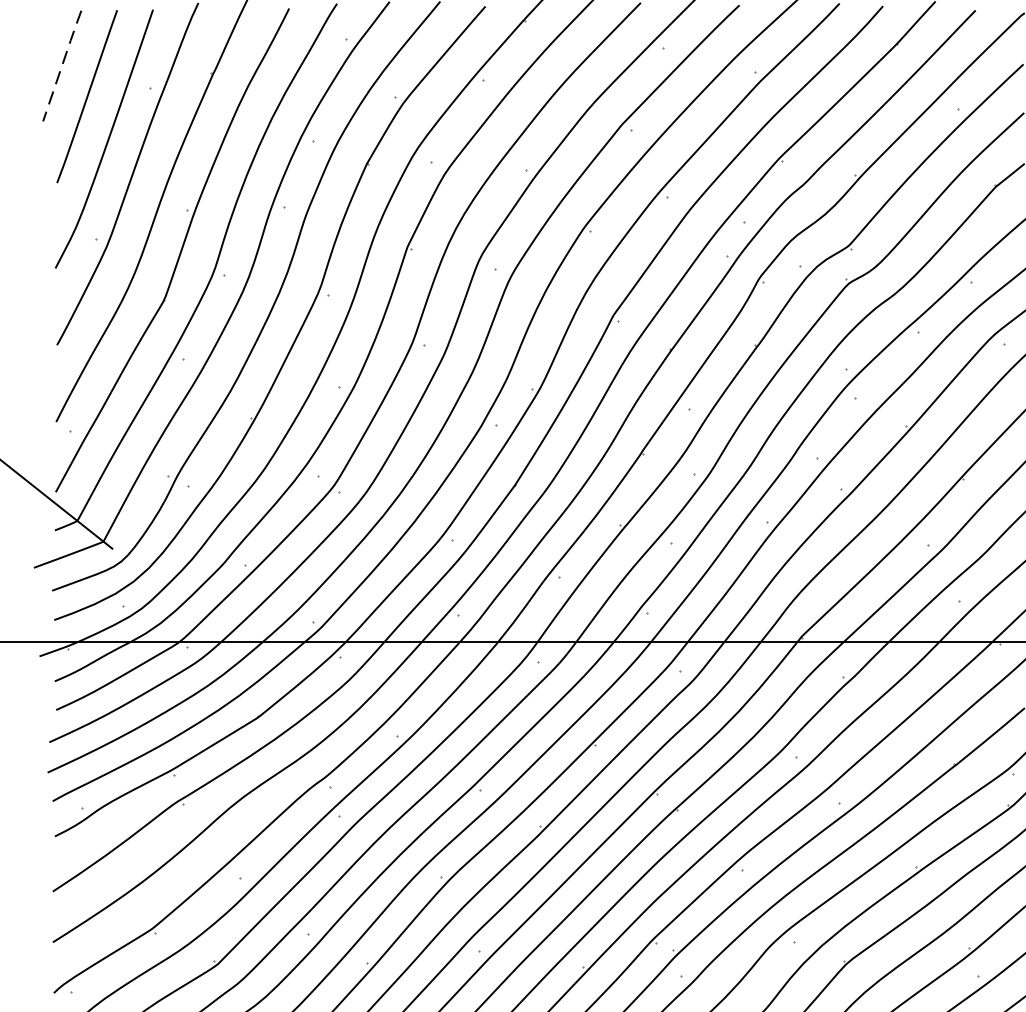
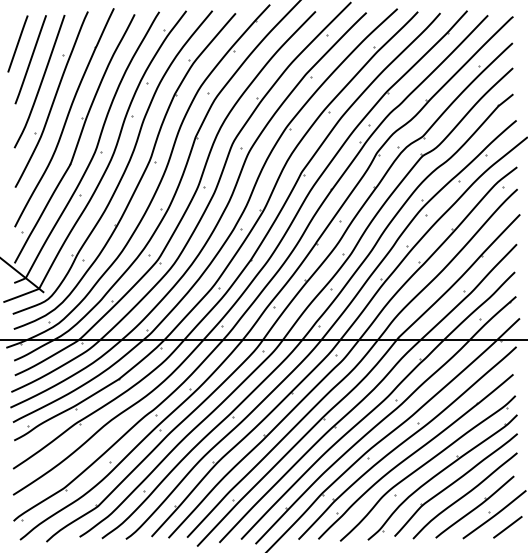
line: (63, 63) -> (18, 42), dashed -> solid

